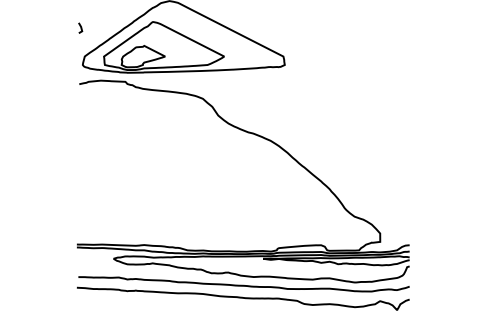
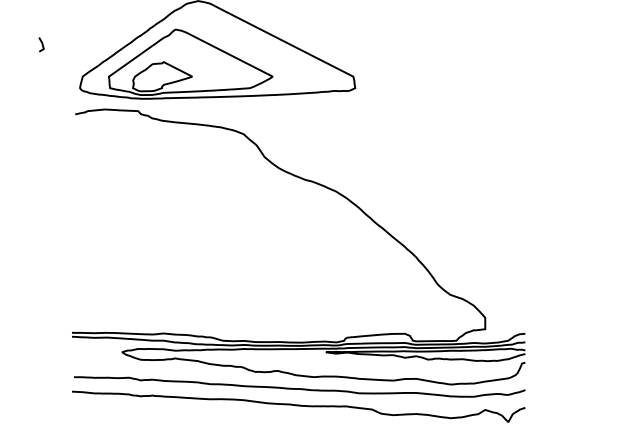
line: (80, 27) -> (41, 43), moved

